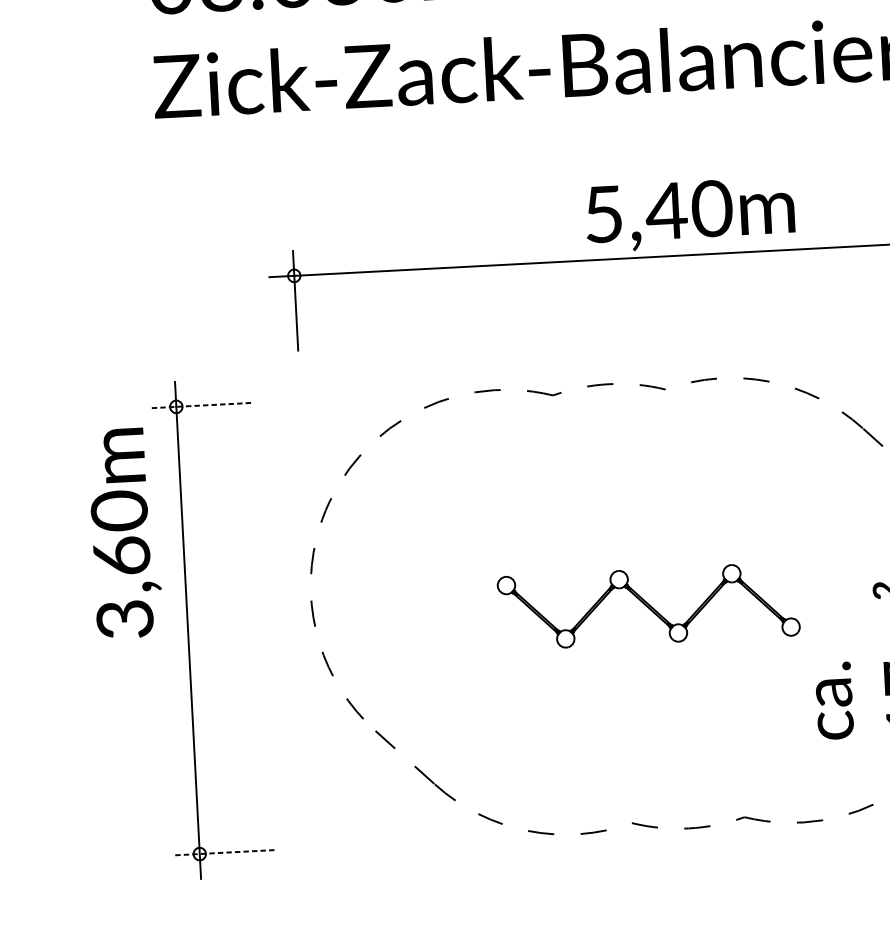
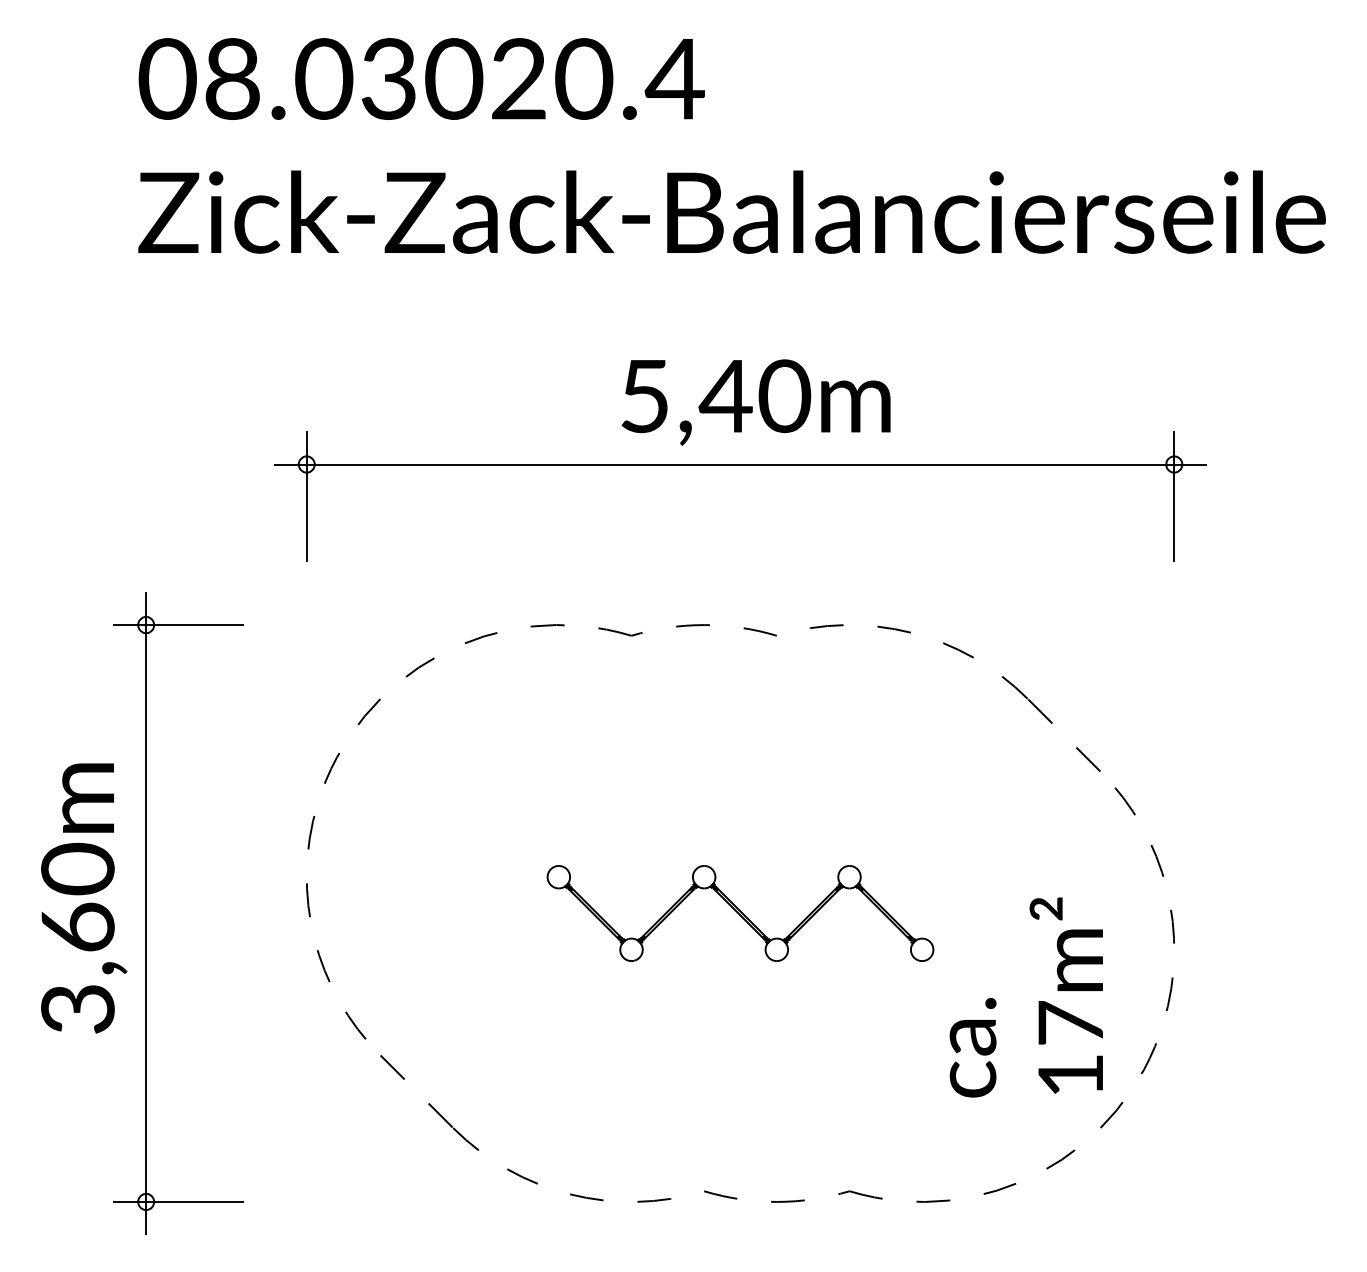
text: (689, 214) -> (755, 402), moved
line: (200, 405) -> (177, 625), dashed -> solid
text: (125, 533) -> (84, 898), moved
line: (224, 852) -> (177, 1201), dashed -> solid

